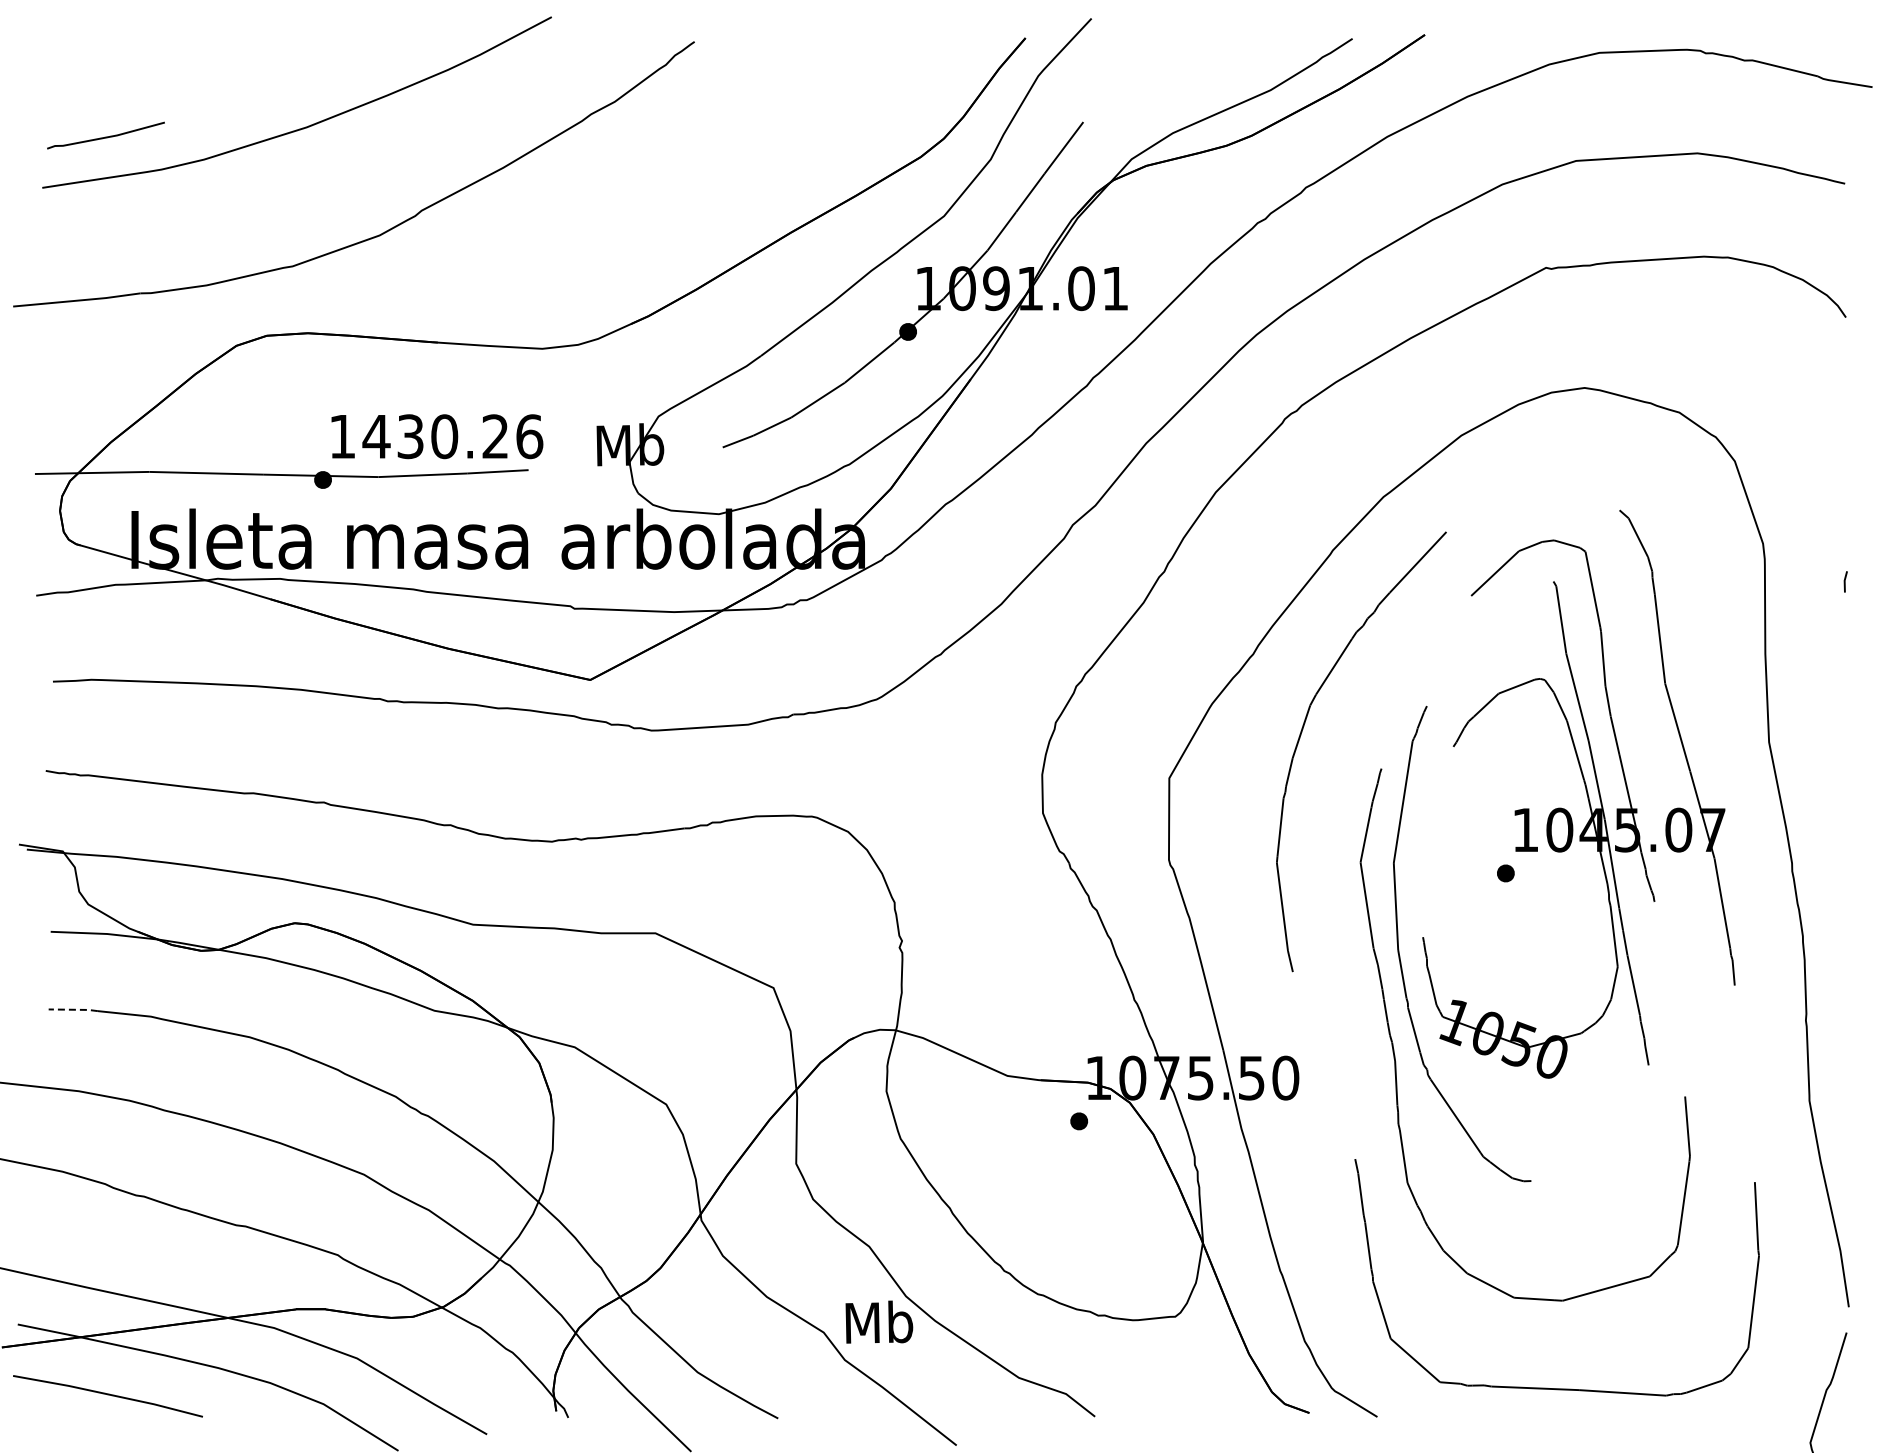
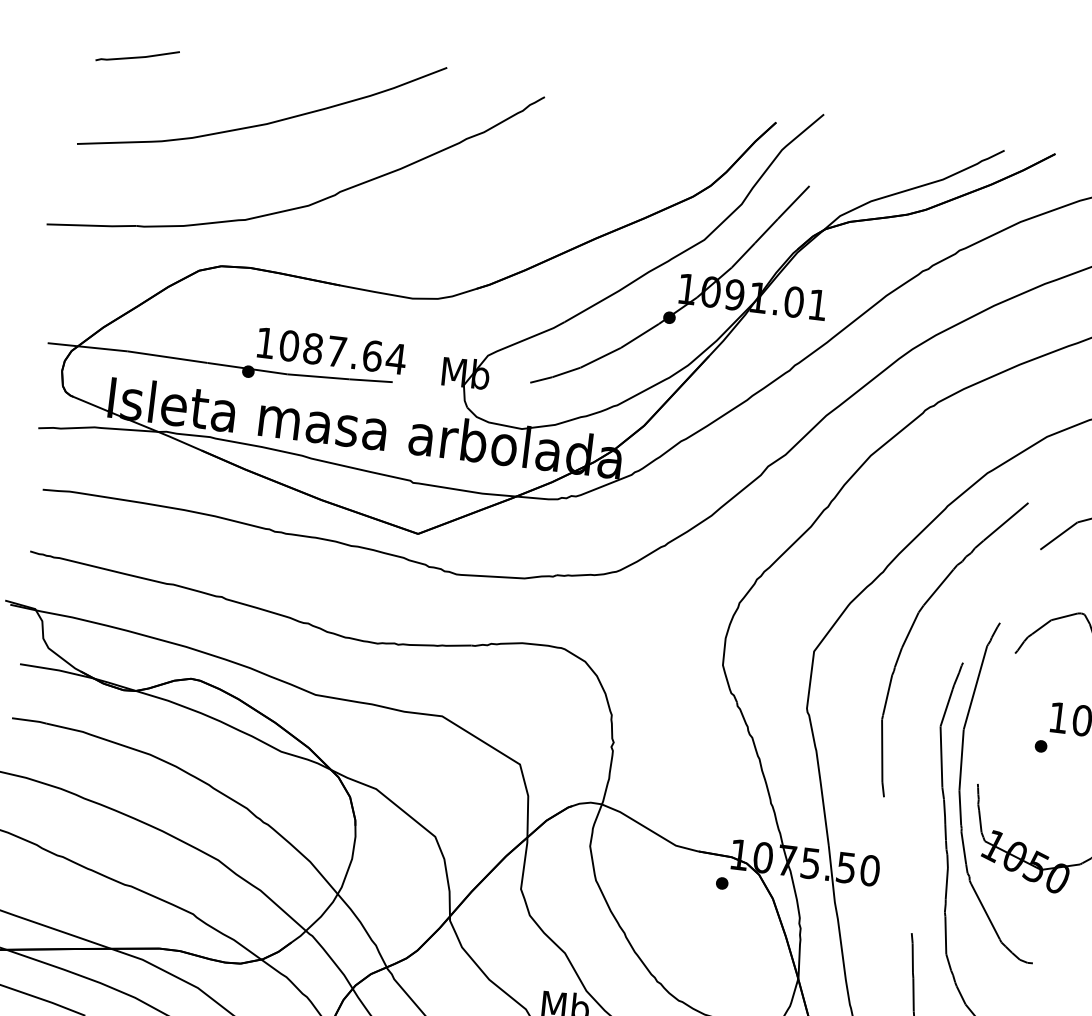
curve: (105, 136) -> (137, 56), moved
text: (452, 436) -> (342, 352), 1430.26 -> 1087.64
line: (73, 1009) -> (29, 720), dashed -> solid

